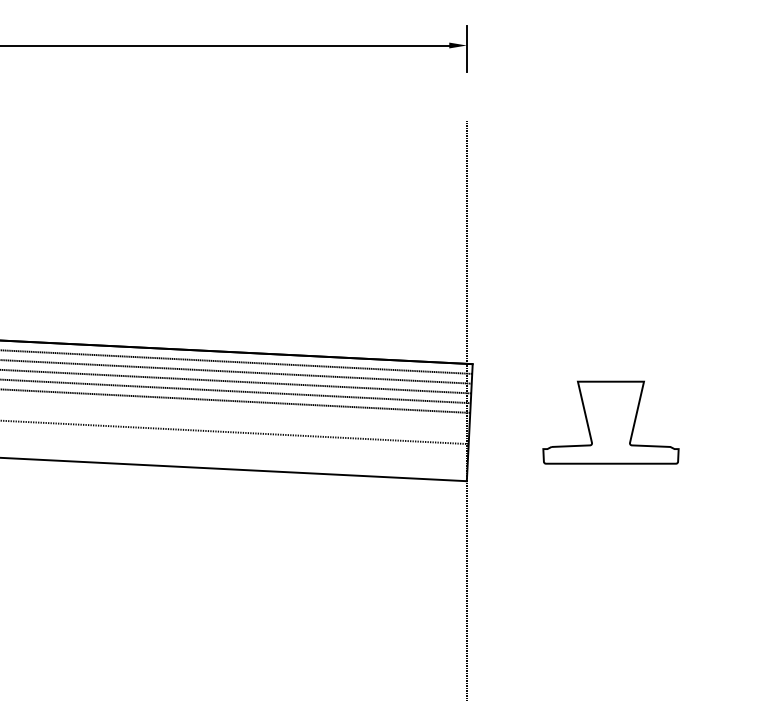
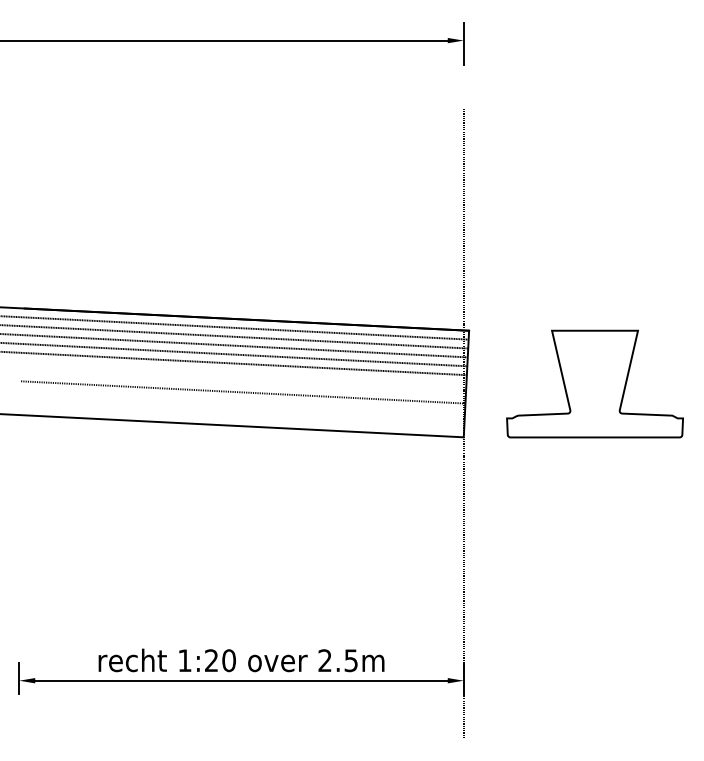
part: (610, 422) -> (594, 383), size x1.43

